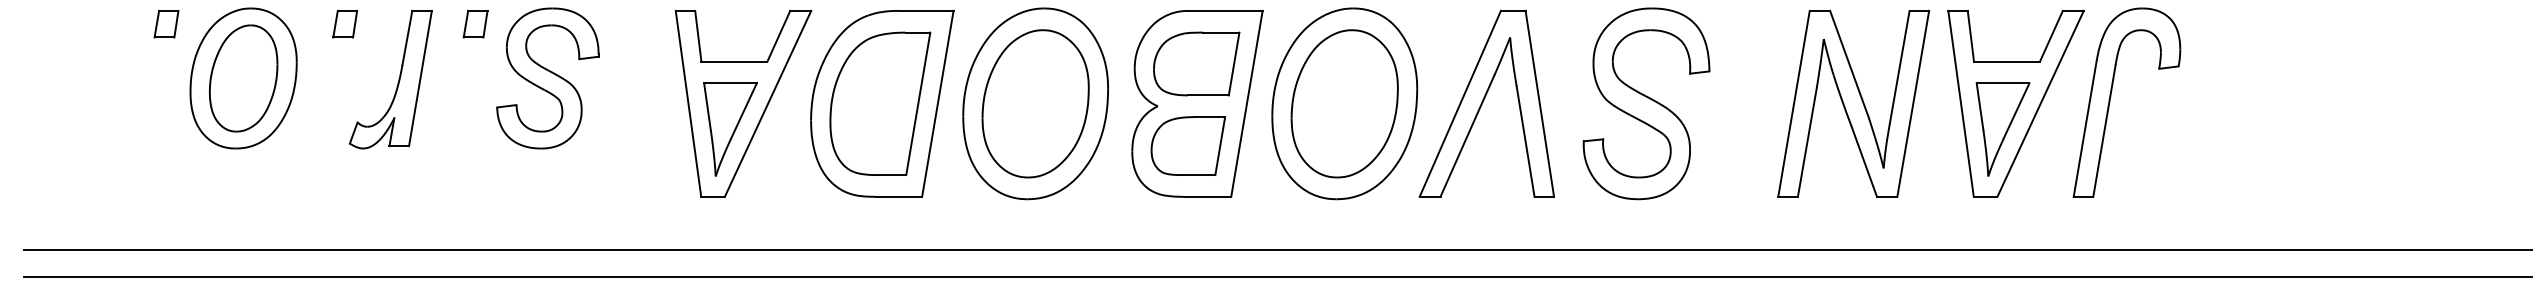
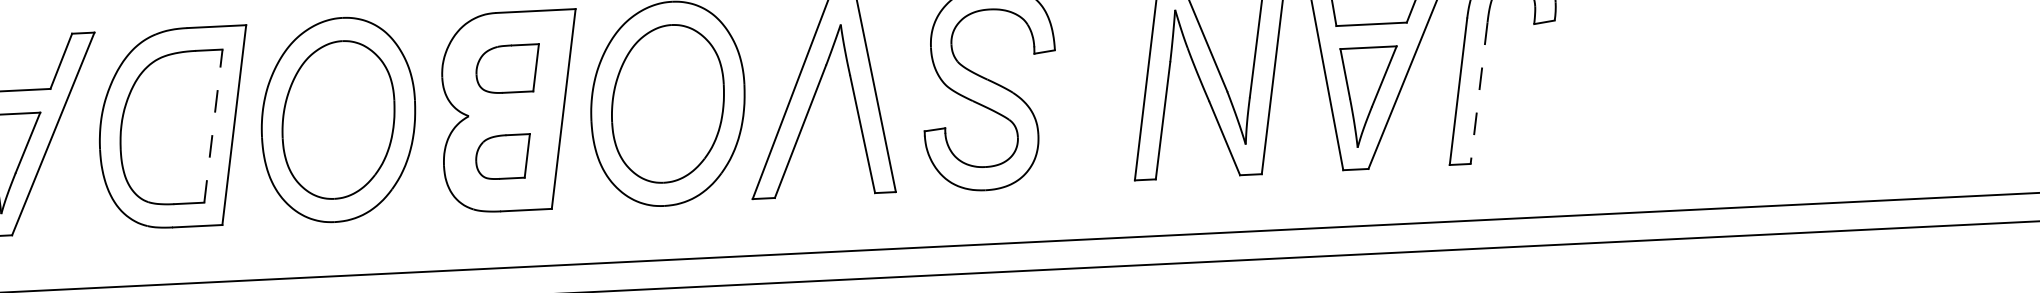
part: (1196, 63) -> (507, 68), size x0.7
line: (918, 103) -> (213, 125), solid -> dashed
line: (2104, 131) -> (1479, 93), solid -> dashed
part: (1188, 145) -> (503, 156), size x0.7

